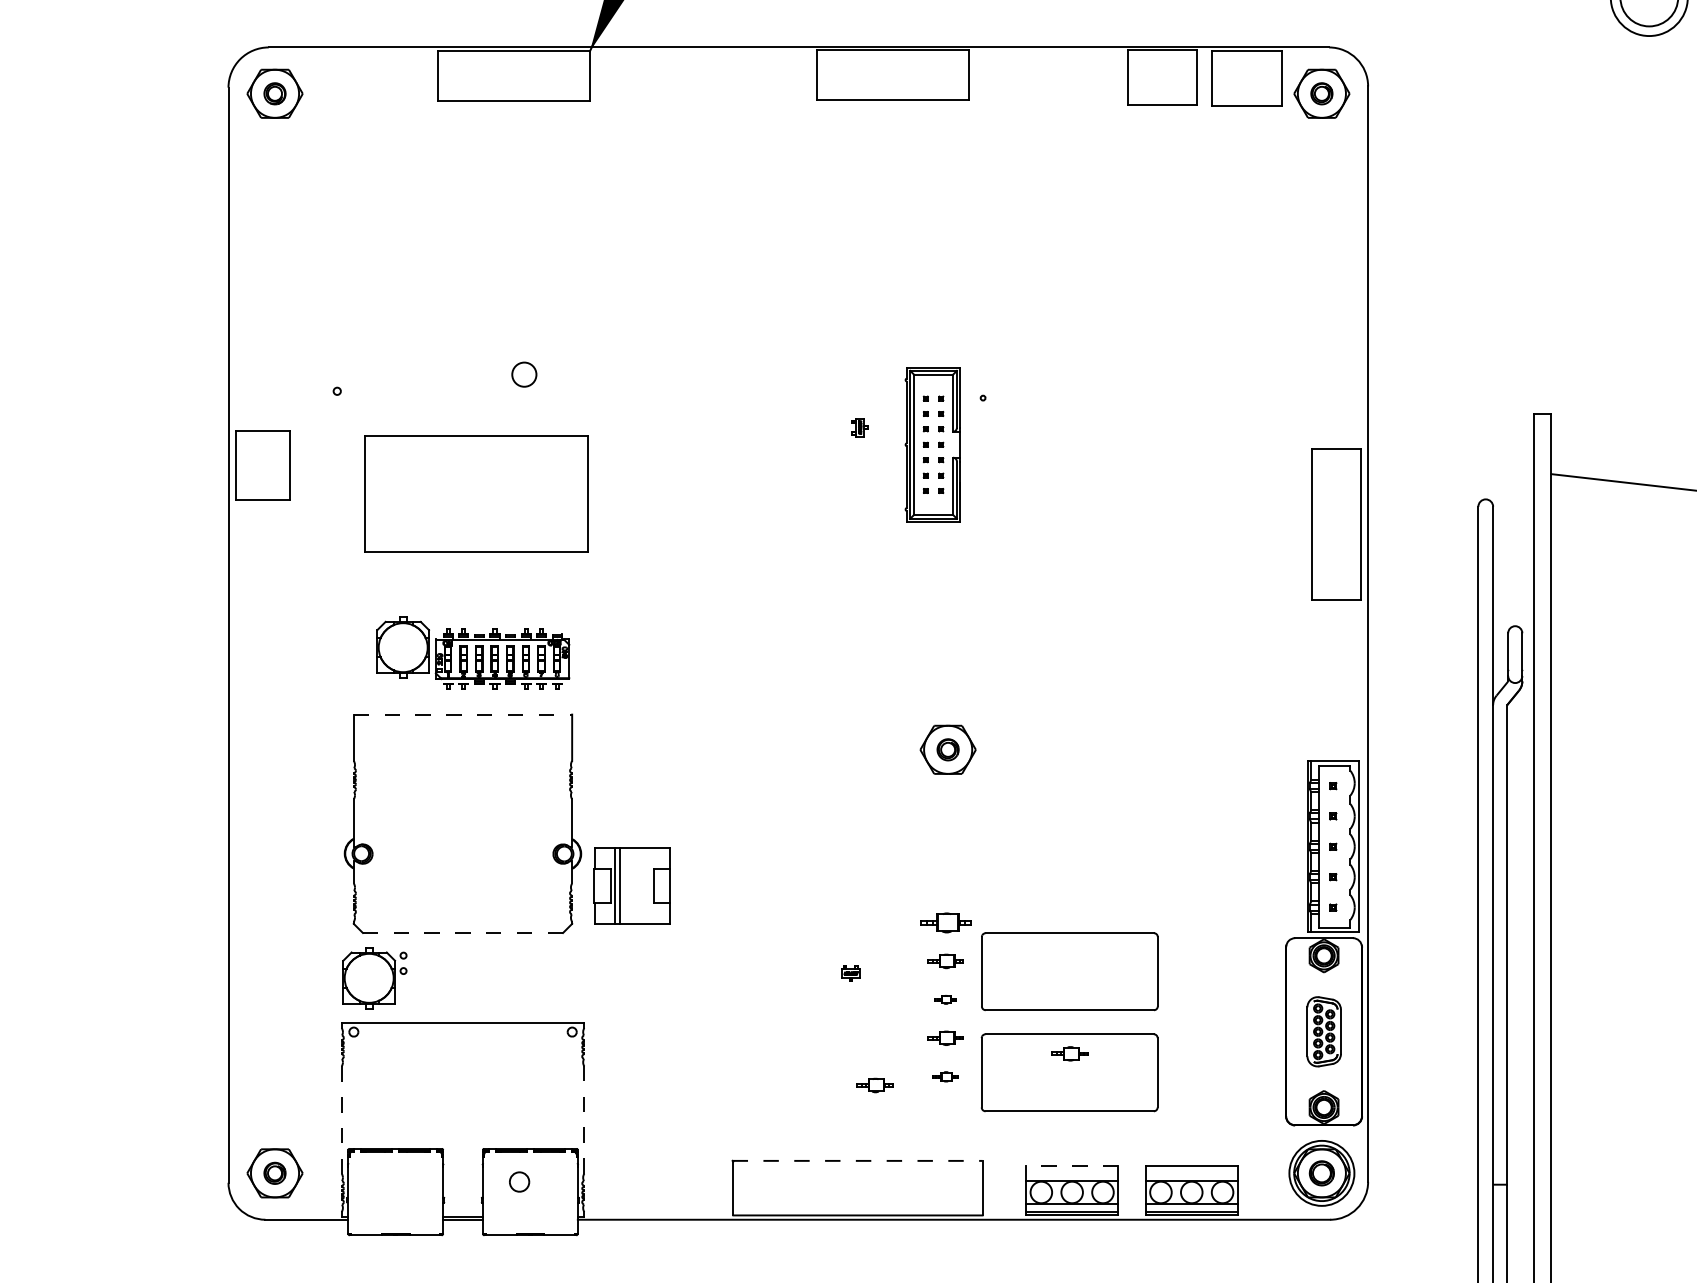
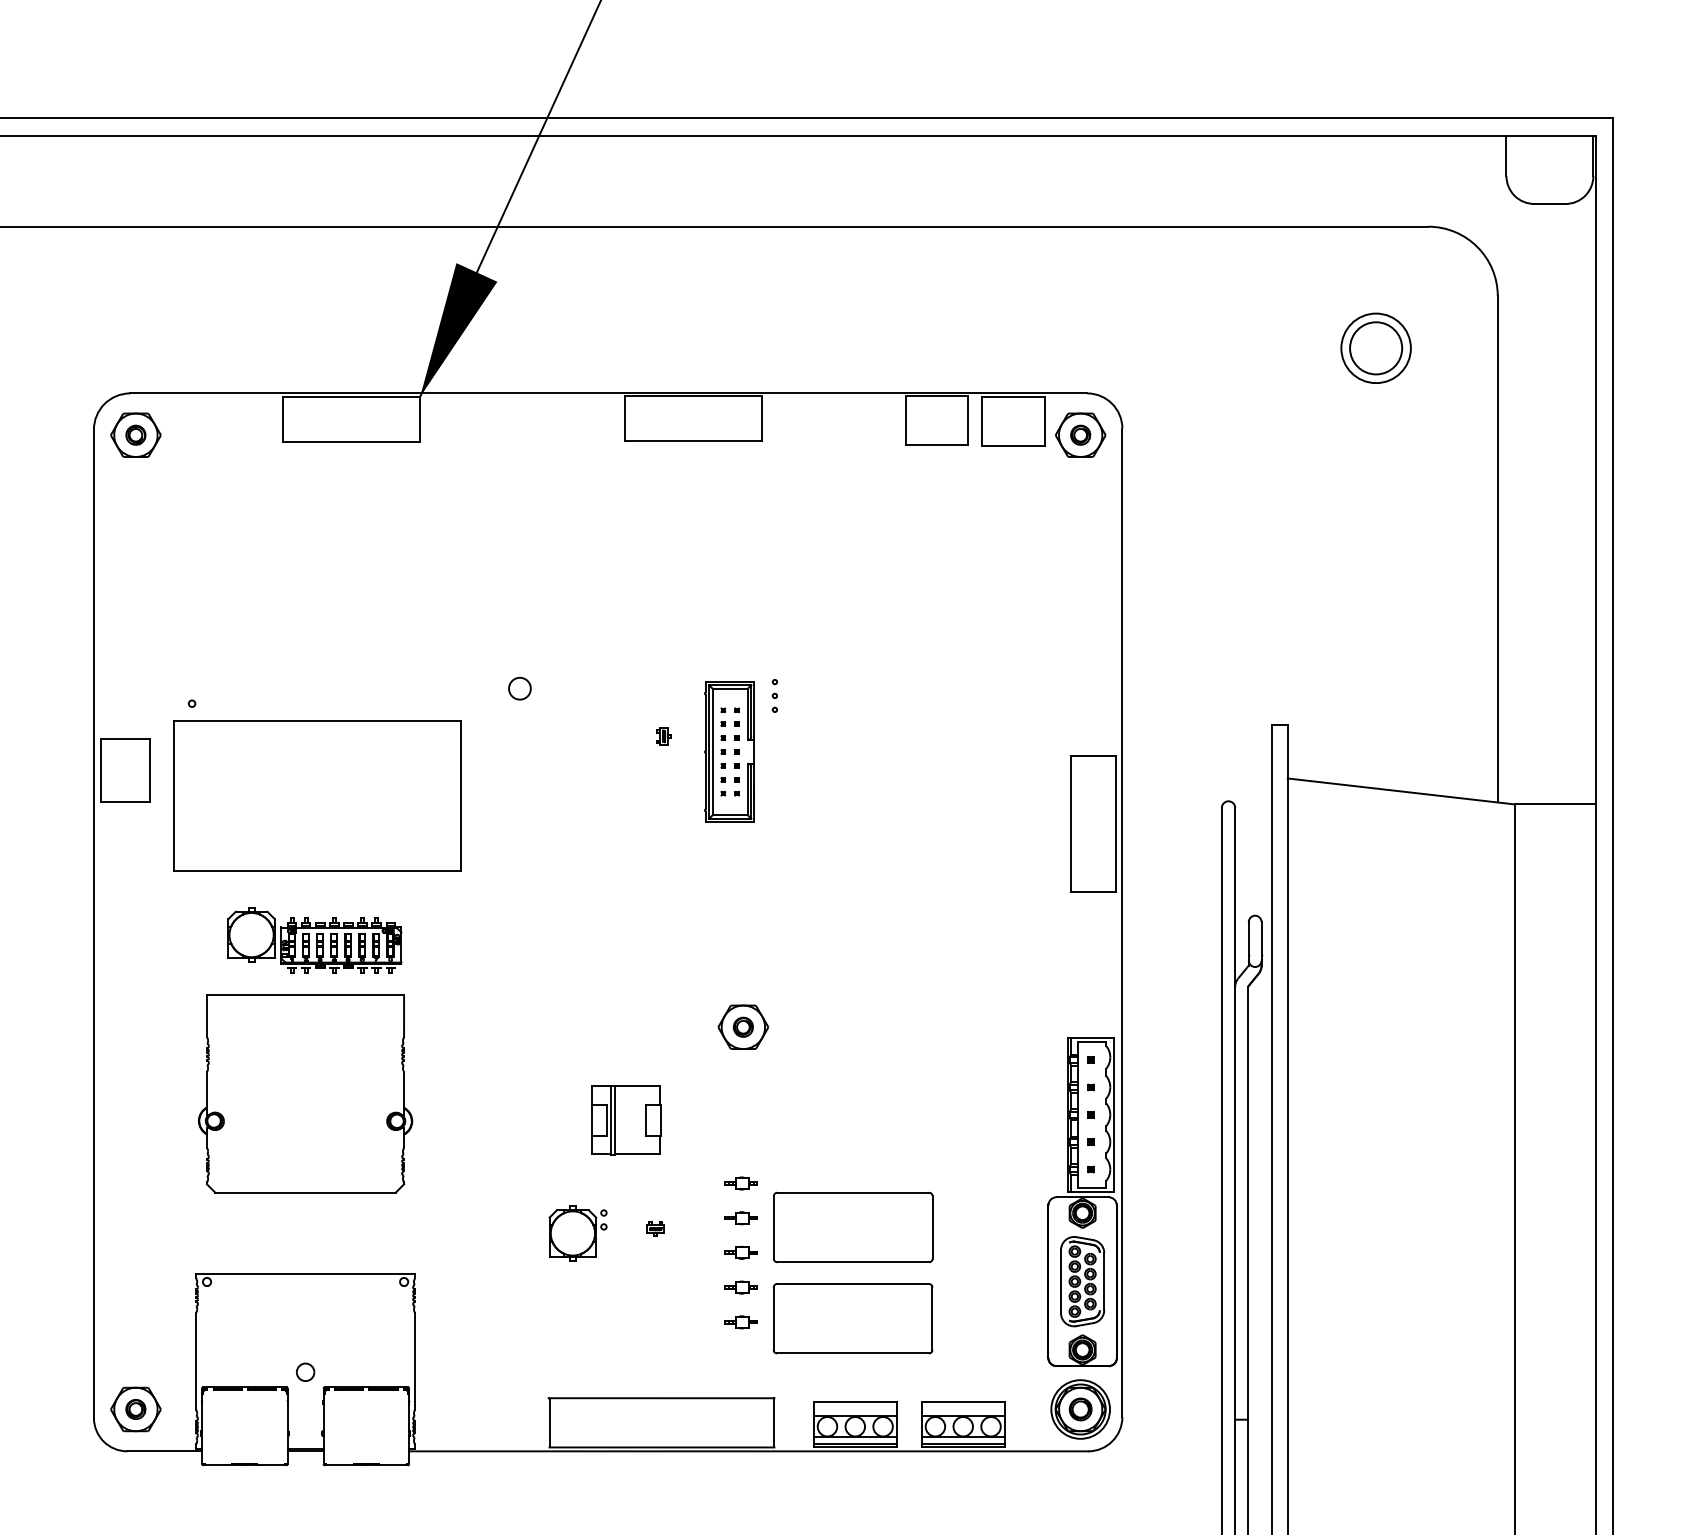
circle: (523, 374) -> (519, 688), moved
part: (982, 374) -> (774, 688), added
part: (476, 493) -> (317, 795), size x1.43
line: (462, 714) -> (305, 995), dashed -> solid
part: (632, 886) -> (626, 1120), moved
part: (944, 922) -> (740, 1183), size x0.71
line: (462, 932) -> (305, 1192), dashed -> solid
part: (374, 978) -> (577, 1233), moved
part: (944, 999) -> (740, 1252), size x1.67
part: (1323, 1031) -> (1082, 1281), size x1.43
part: (1069, 1053) -> (852, 1301), removed
part: (944, 1076) -> (740, 1322), size x1.43
part: (874, 1085) -> (676, 1330), removed
line: (584, 1119) -> (415, 1360), dashed -> solid
line: (342, 1120) -> (196, 1361), dashed -> solid
line: (857, 1161) -> (661, 1398), dashed -> solid
line: (1072, 1165) -> (855, 1402), dashed -> solid
part: (519, 1181) -> (305, 1371), moved

